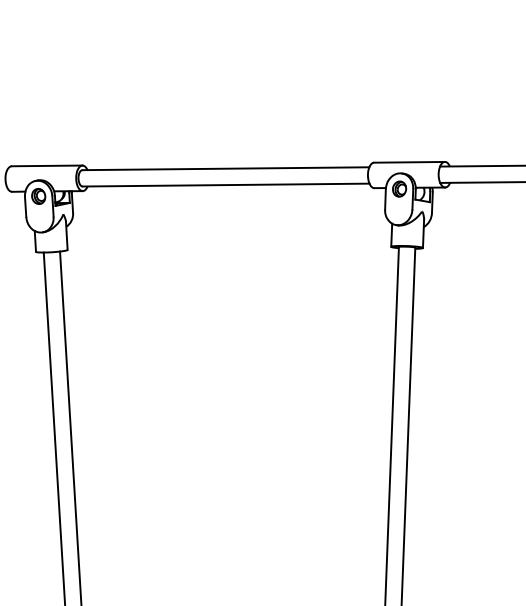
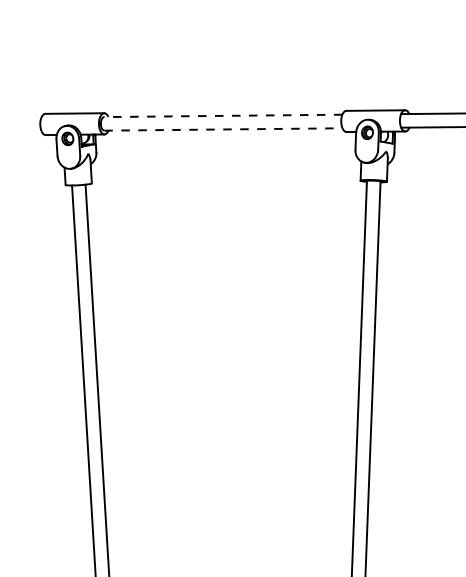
line: (224, 168) -> (222, 115), solid -> dashed
line: (226, 185) -> (223, 129), solid -> dashed

